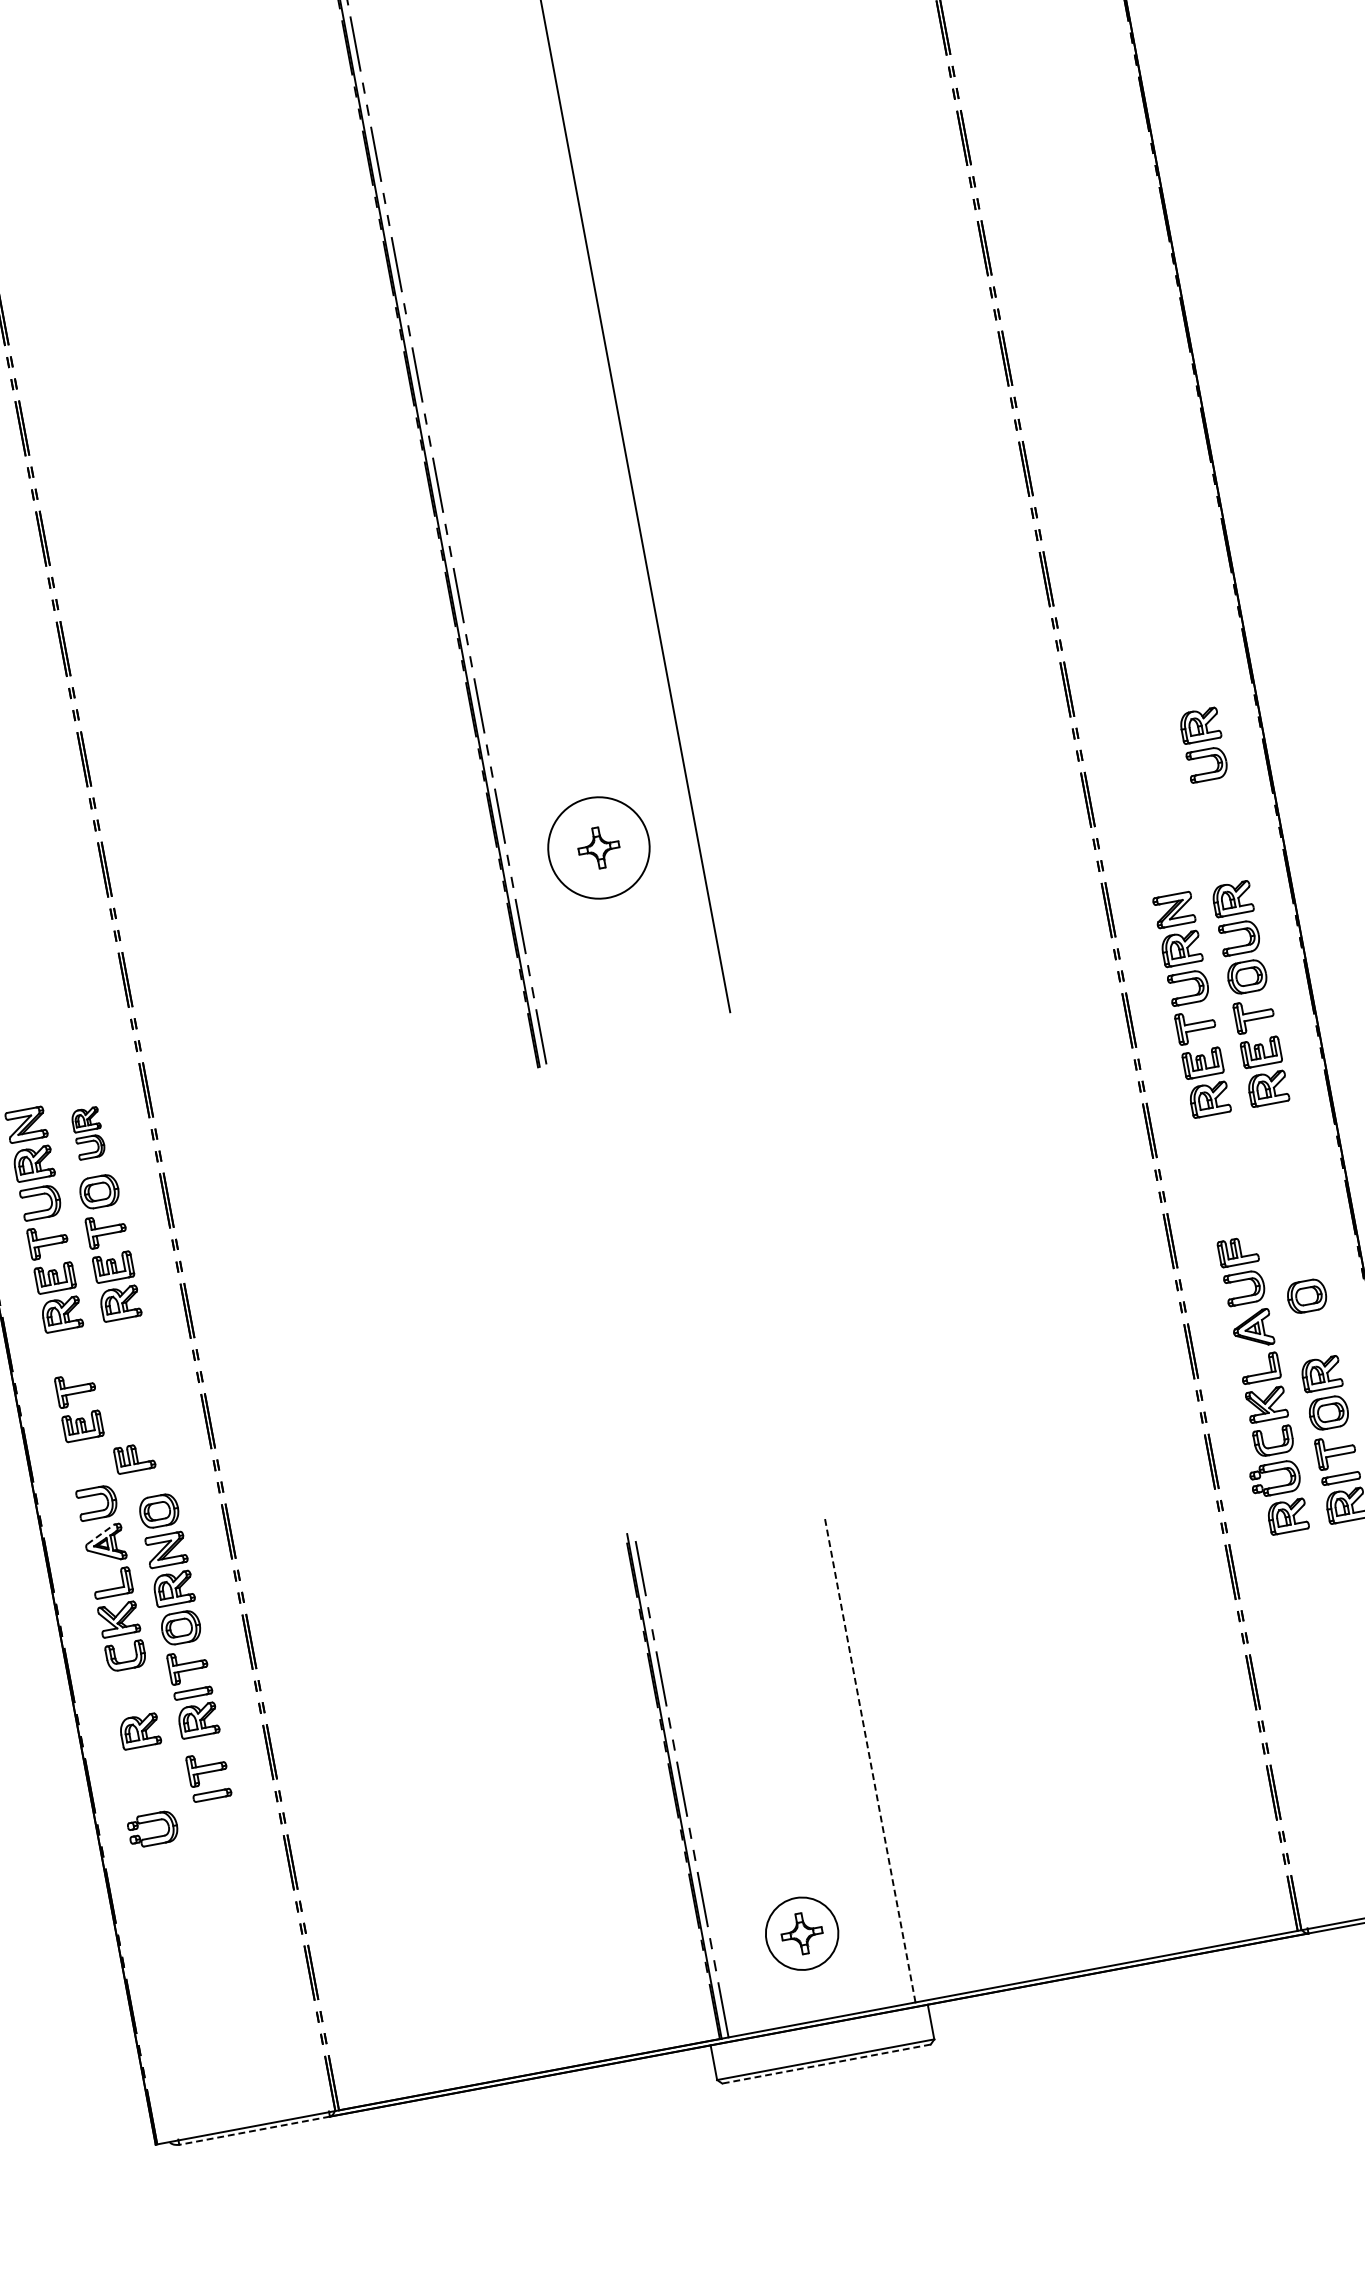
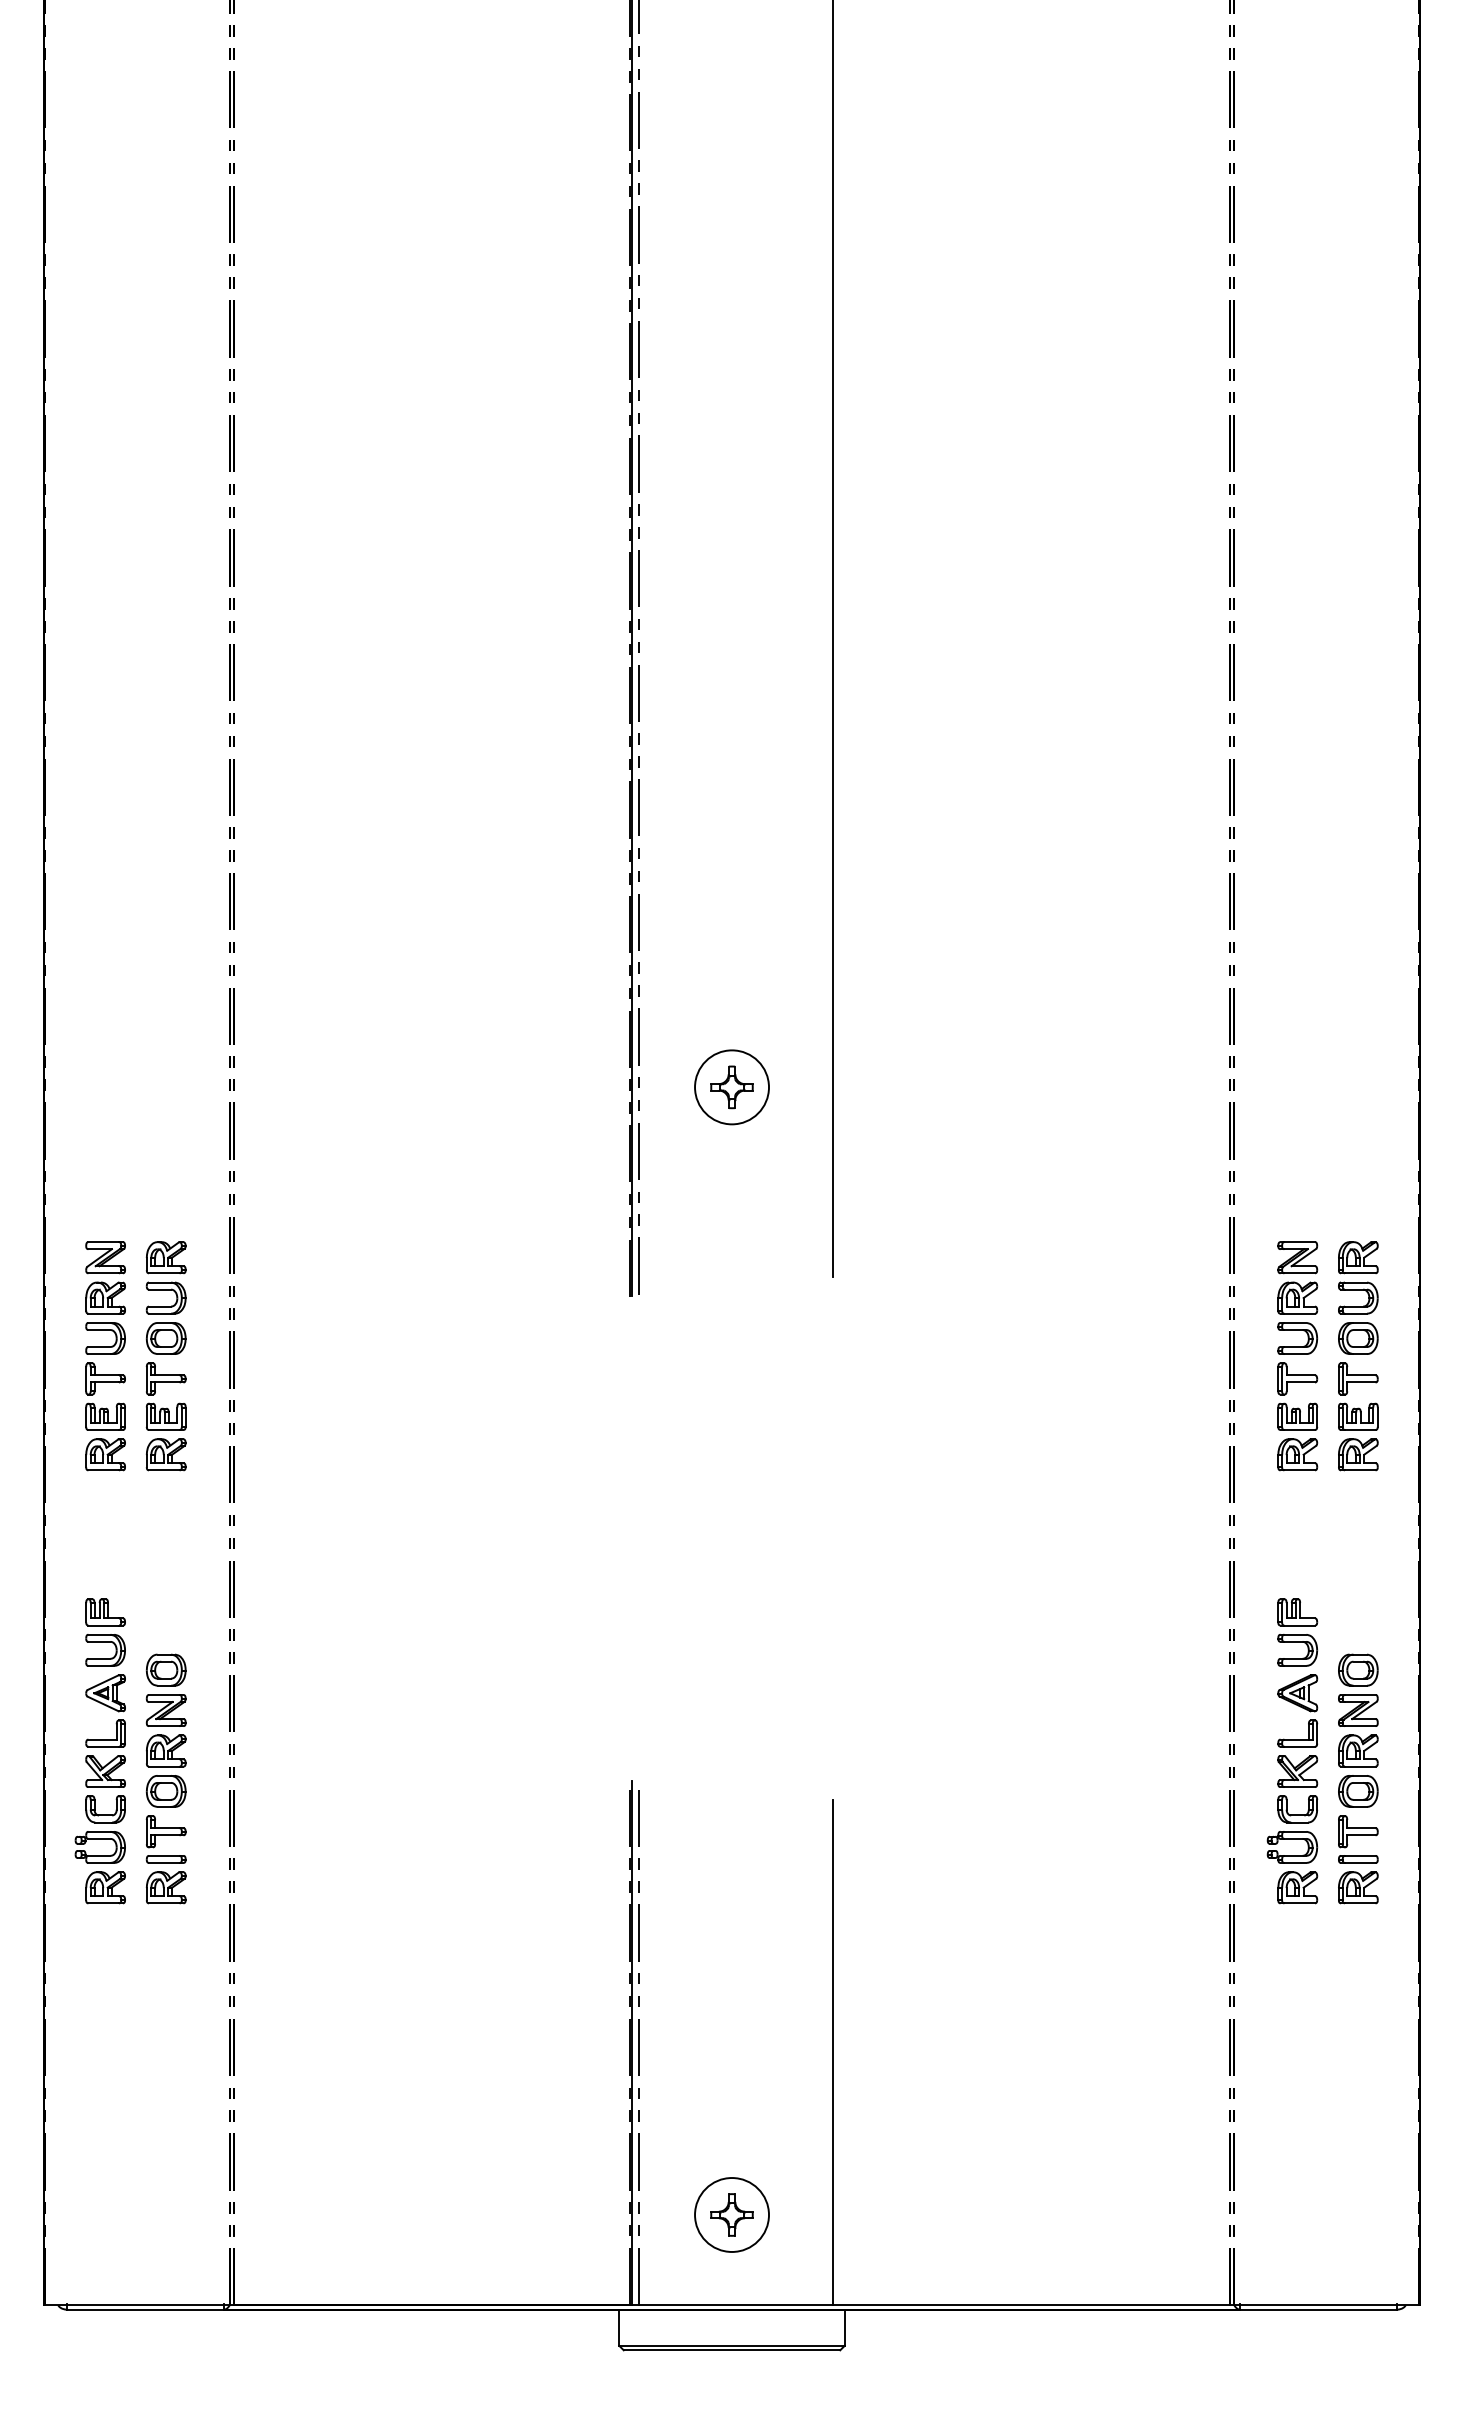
part: (1204, 744) -> (1358, 1097), removed
circle: (598, 848) -> (731, 1087), size x0.71
part: (87, 1133) -> (165, 1277), size x1.43
part: (1314, 1335) -> (1358, 1710), added
part: (68, 1405) -> (95, 1547), removed
part: (134, 1458) -> (105, 1612), moved
line: (101, 1534) -> (103, 1682), dashed -> solid
line: (869, 1759) -> (832, 2052), dashed -> solid
part: (208, 1776) -> (165, 1945), removed
part: (150, 1821) -> (99, 1839), moved
line: (826, 2064) -> (731, 2350), dashed -> solid
line: (254, 2130) -> (145, 2309), dashed -> solid

